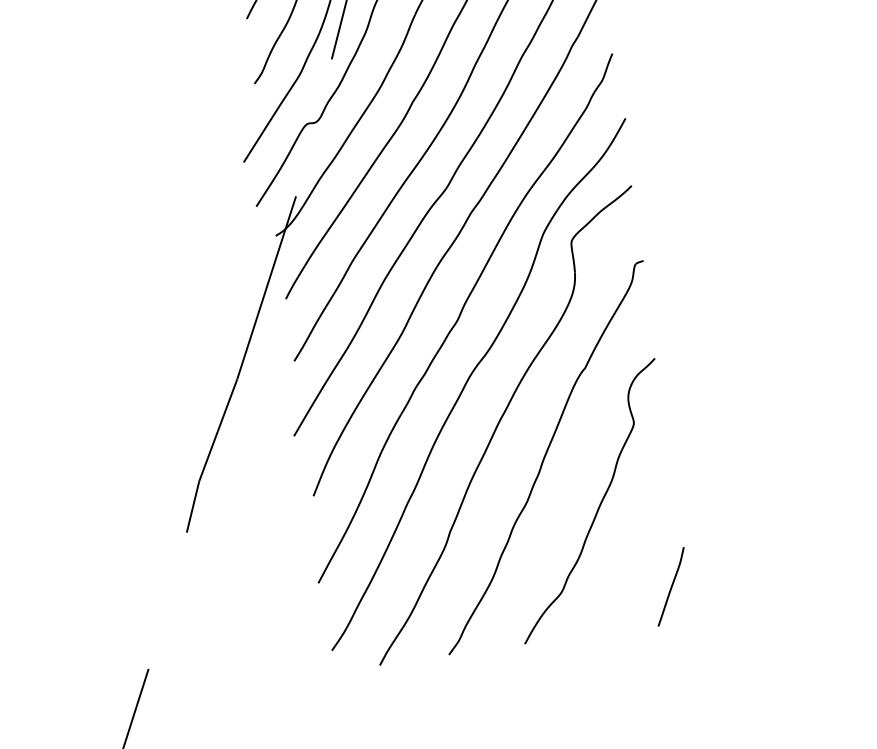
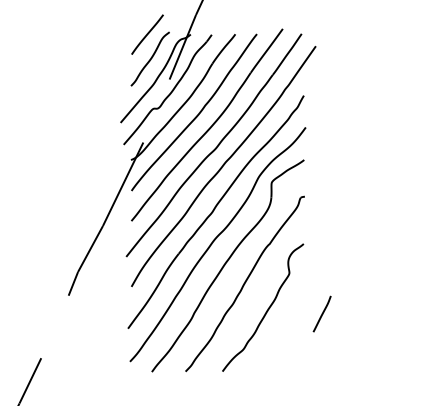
line: (669, 585) -> (321, 313), moved

